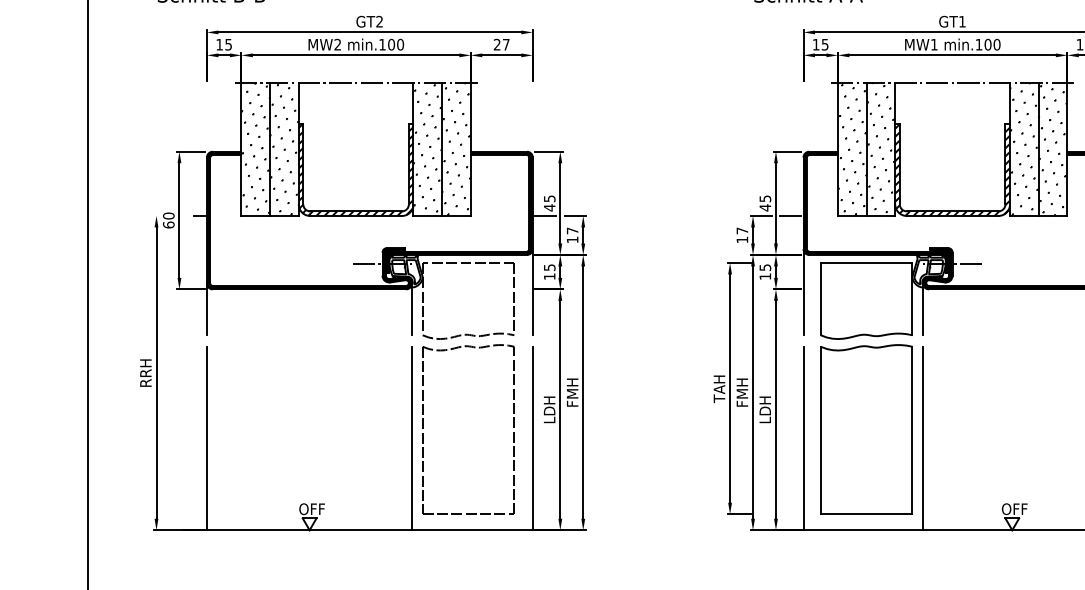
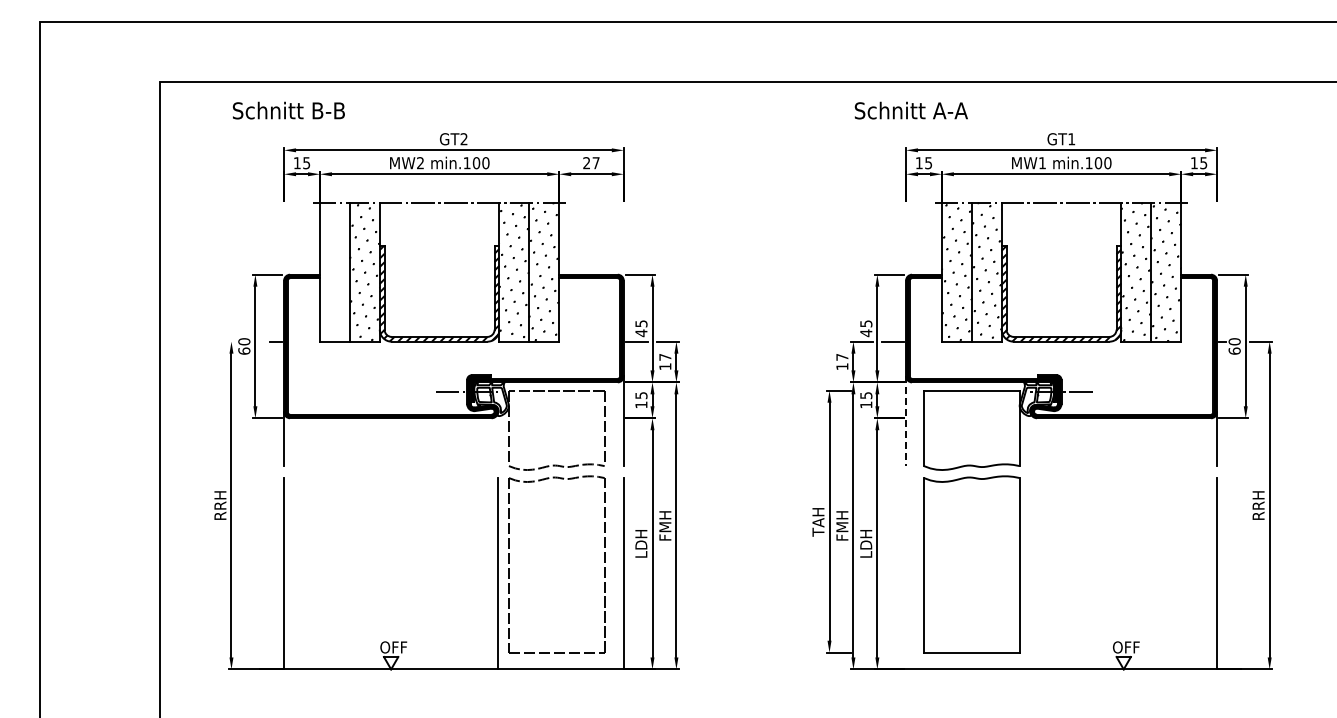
hatch: (255, 147) -> (334, 270), removed
line: (803, 292) -> (906, 421), solid -> dashed
line: (412, 308) -> (498, 438), removed
line: (922, 308) -> (1030, 438), removed
line: (803, 438) -> (906, 573), removed
line: (922, 438) -> (1030, 573), removed

